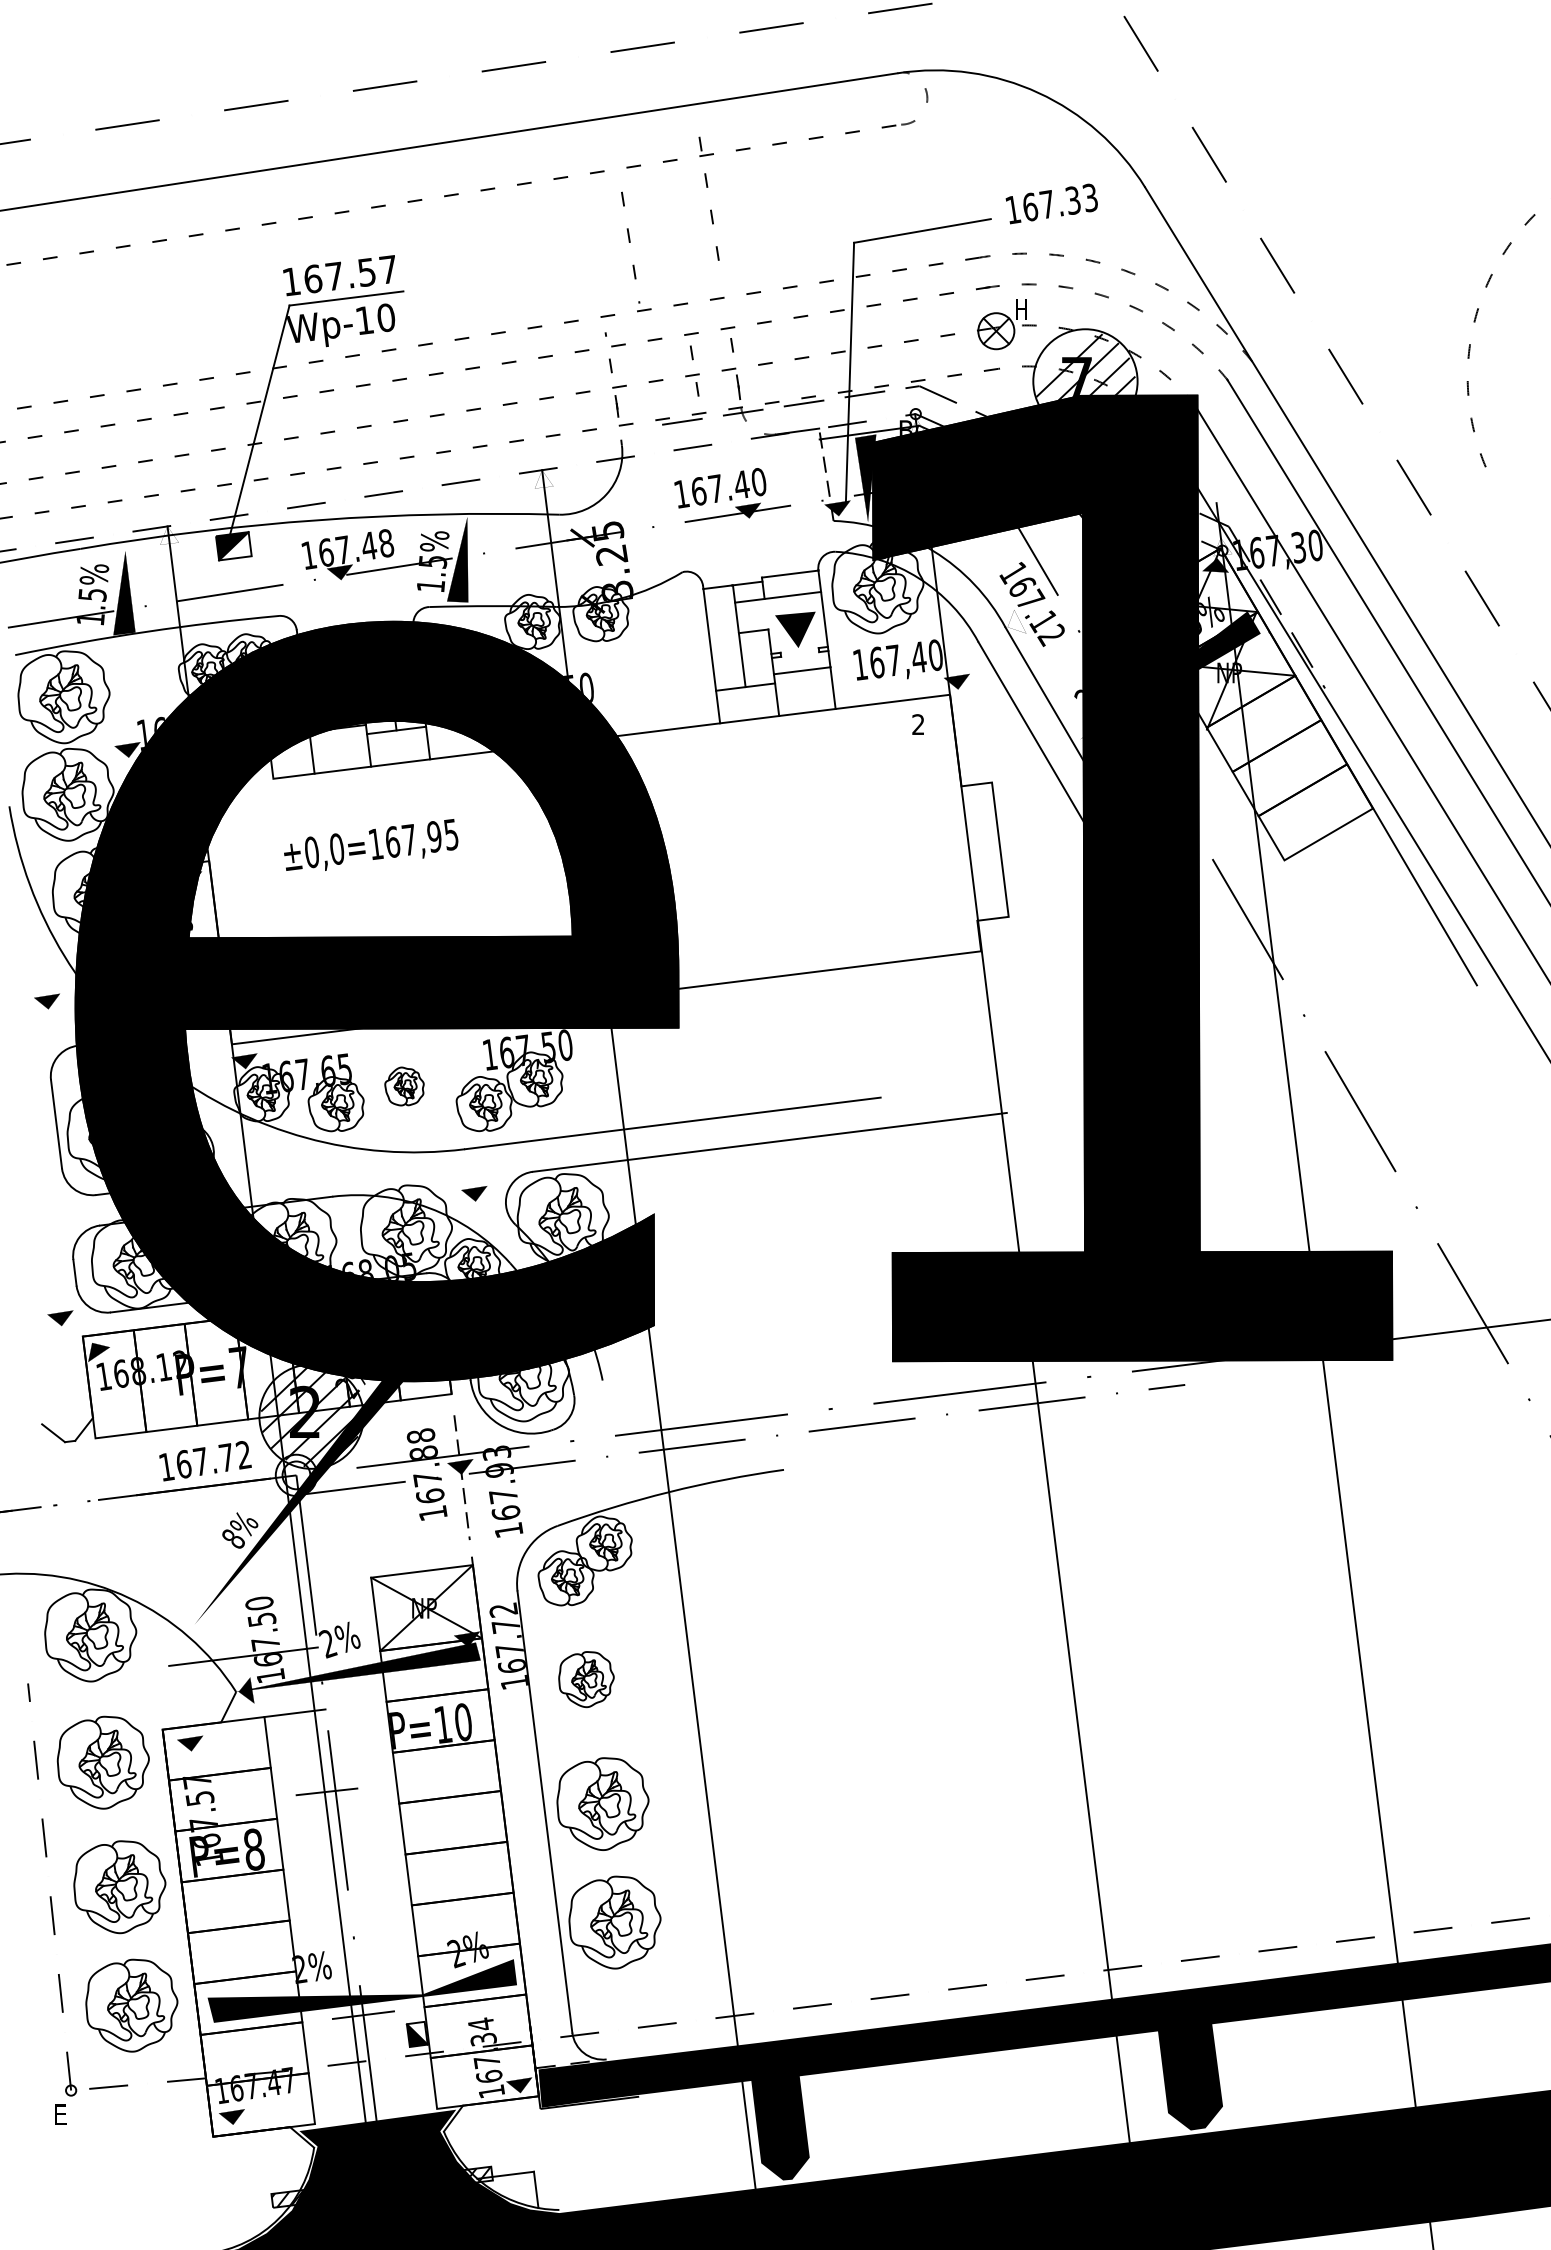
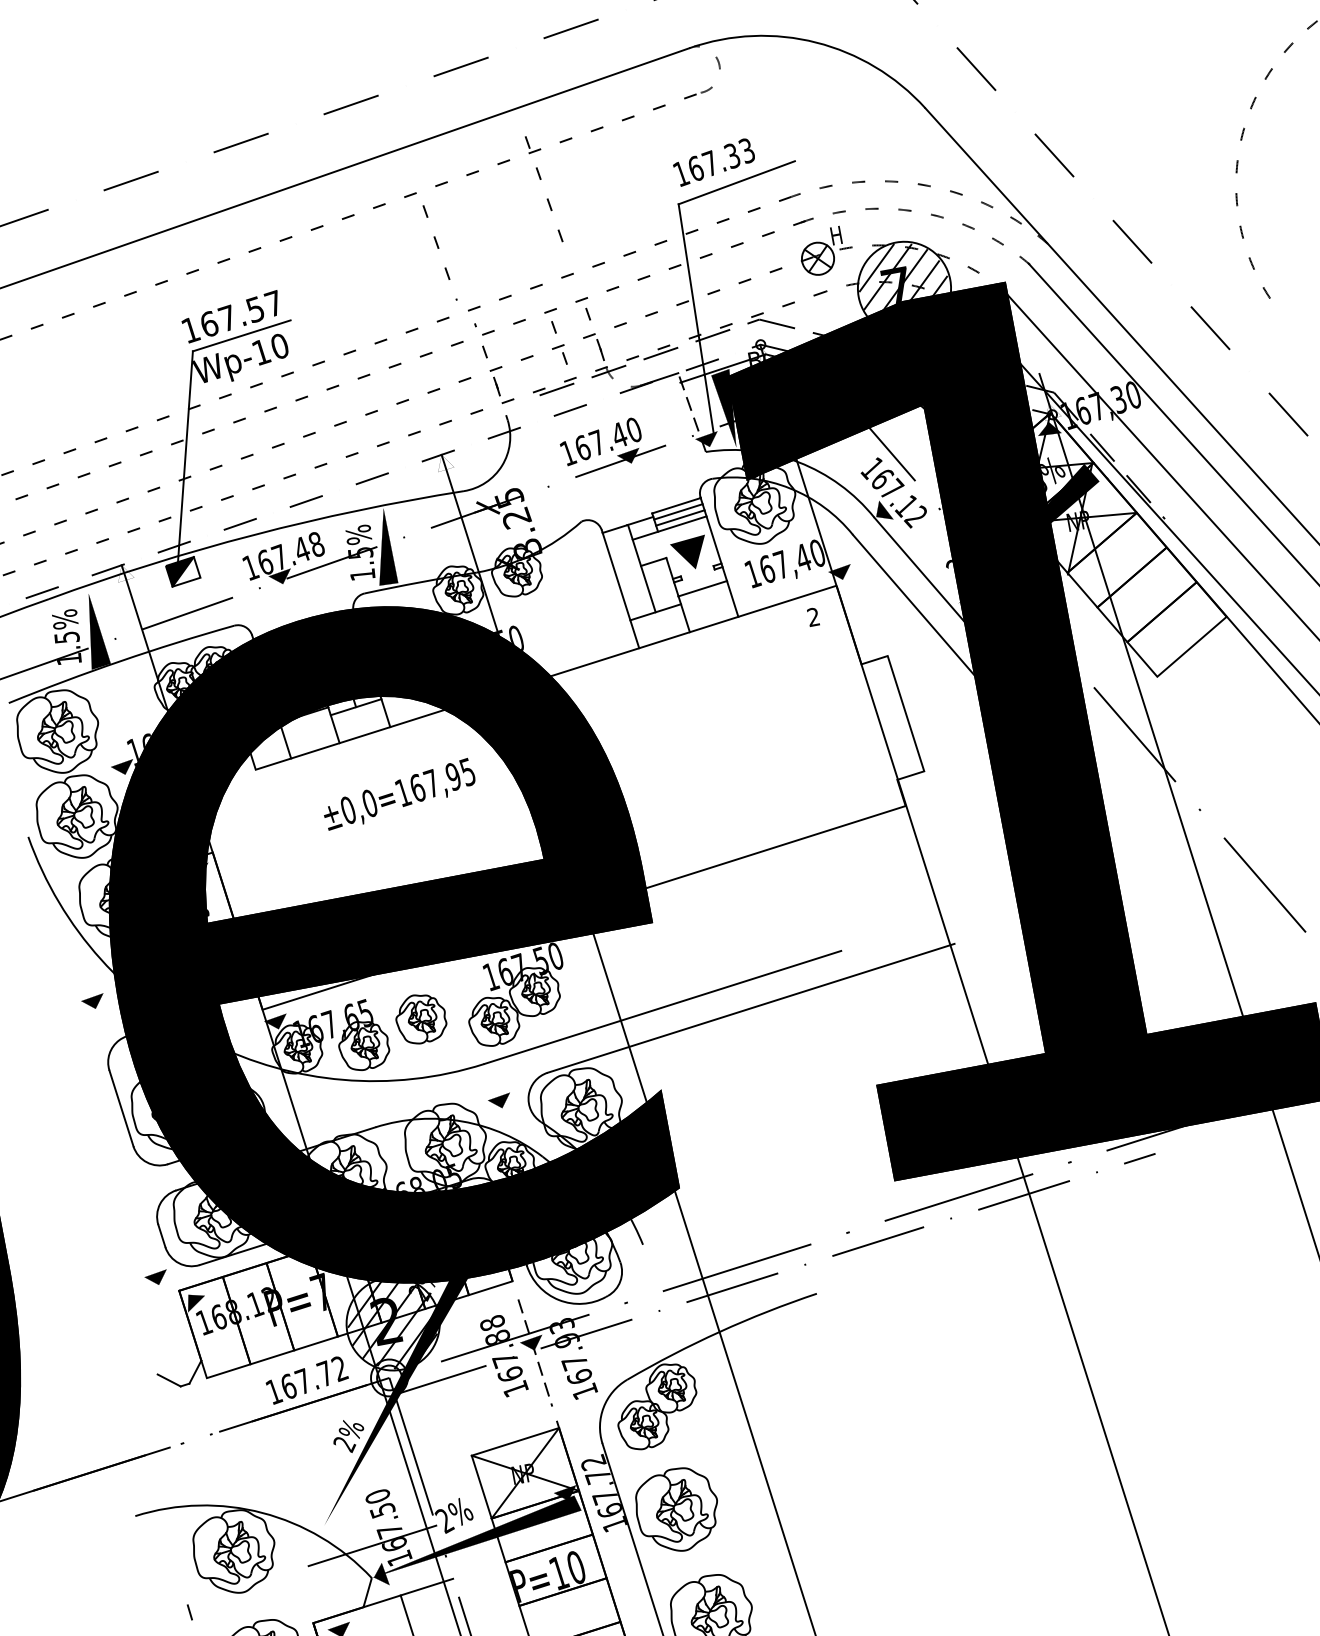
text: (1051, 203) -> (713, 162), moved
line: (630, 242) -> (439, 248), moved
line: (1058, 353) -> (876, 268), added
line: (790, 580) -> (677, 511), added
line: (791, 587) -> (679, 517), added
fill: (1016, 621) -> (883, 510), added
text: (371, 844) -> (399, 793), moved
part: (404, 1086) -> (421, 1018), size x1.43
text: (233, 1539) -> (344, 1444), 8% -> 2%
part: (586, 1679) -> (677, 1510), size x1.67

